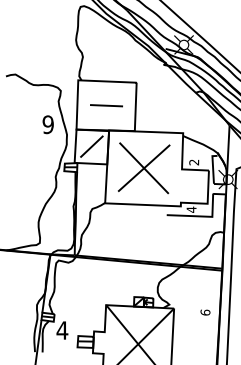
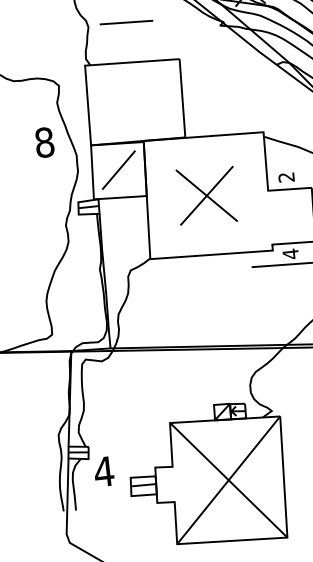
line: (106, 105) -> (126, 22), moved
text: (47, 124) -> (43, 142), 9 -> 8
part: (143, 168) -> (205, 196), size x0.7

